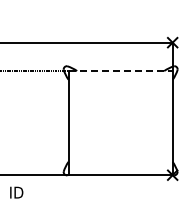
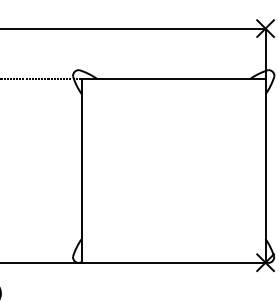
line: (121, 71) -> (175, 79), dashed -> solid

